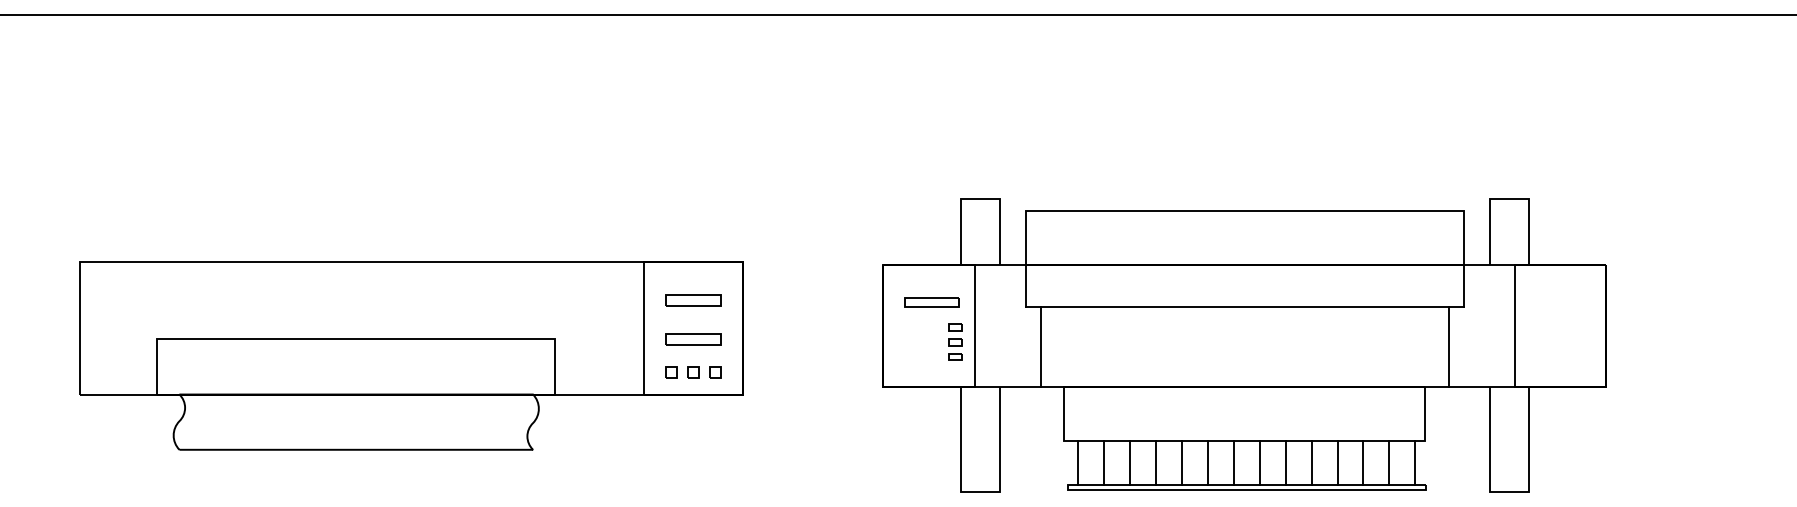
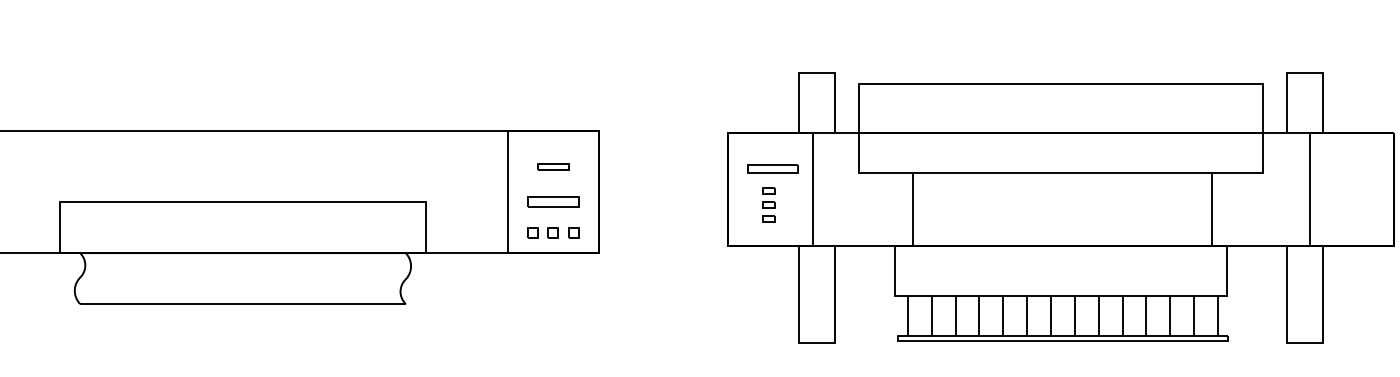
part: (693, 300) -> (553, 166), size x0.6
part: (955, 341) -> (768, 204), moved
line: (1040, 347) -> (912, 209), moved
line: (1448, 347) -> (1211, 209), moved

